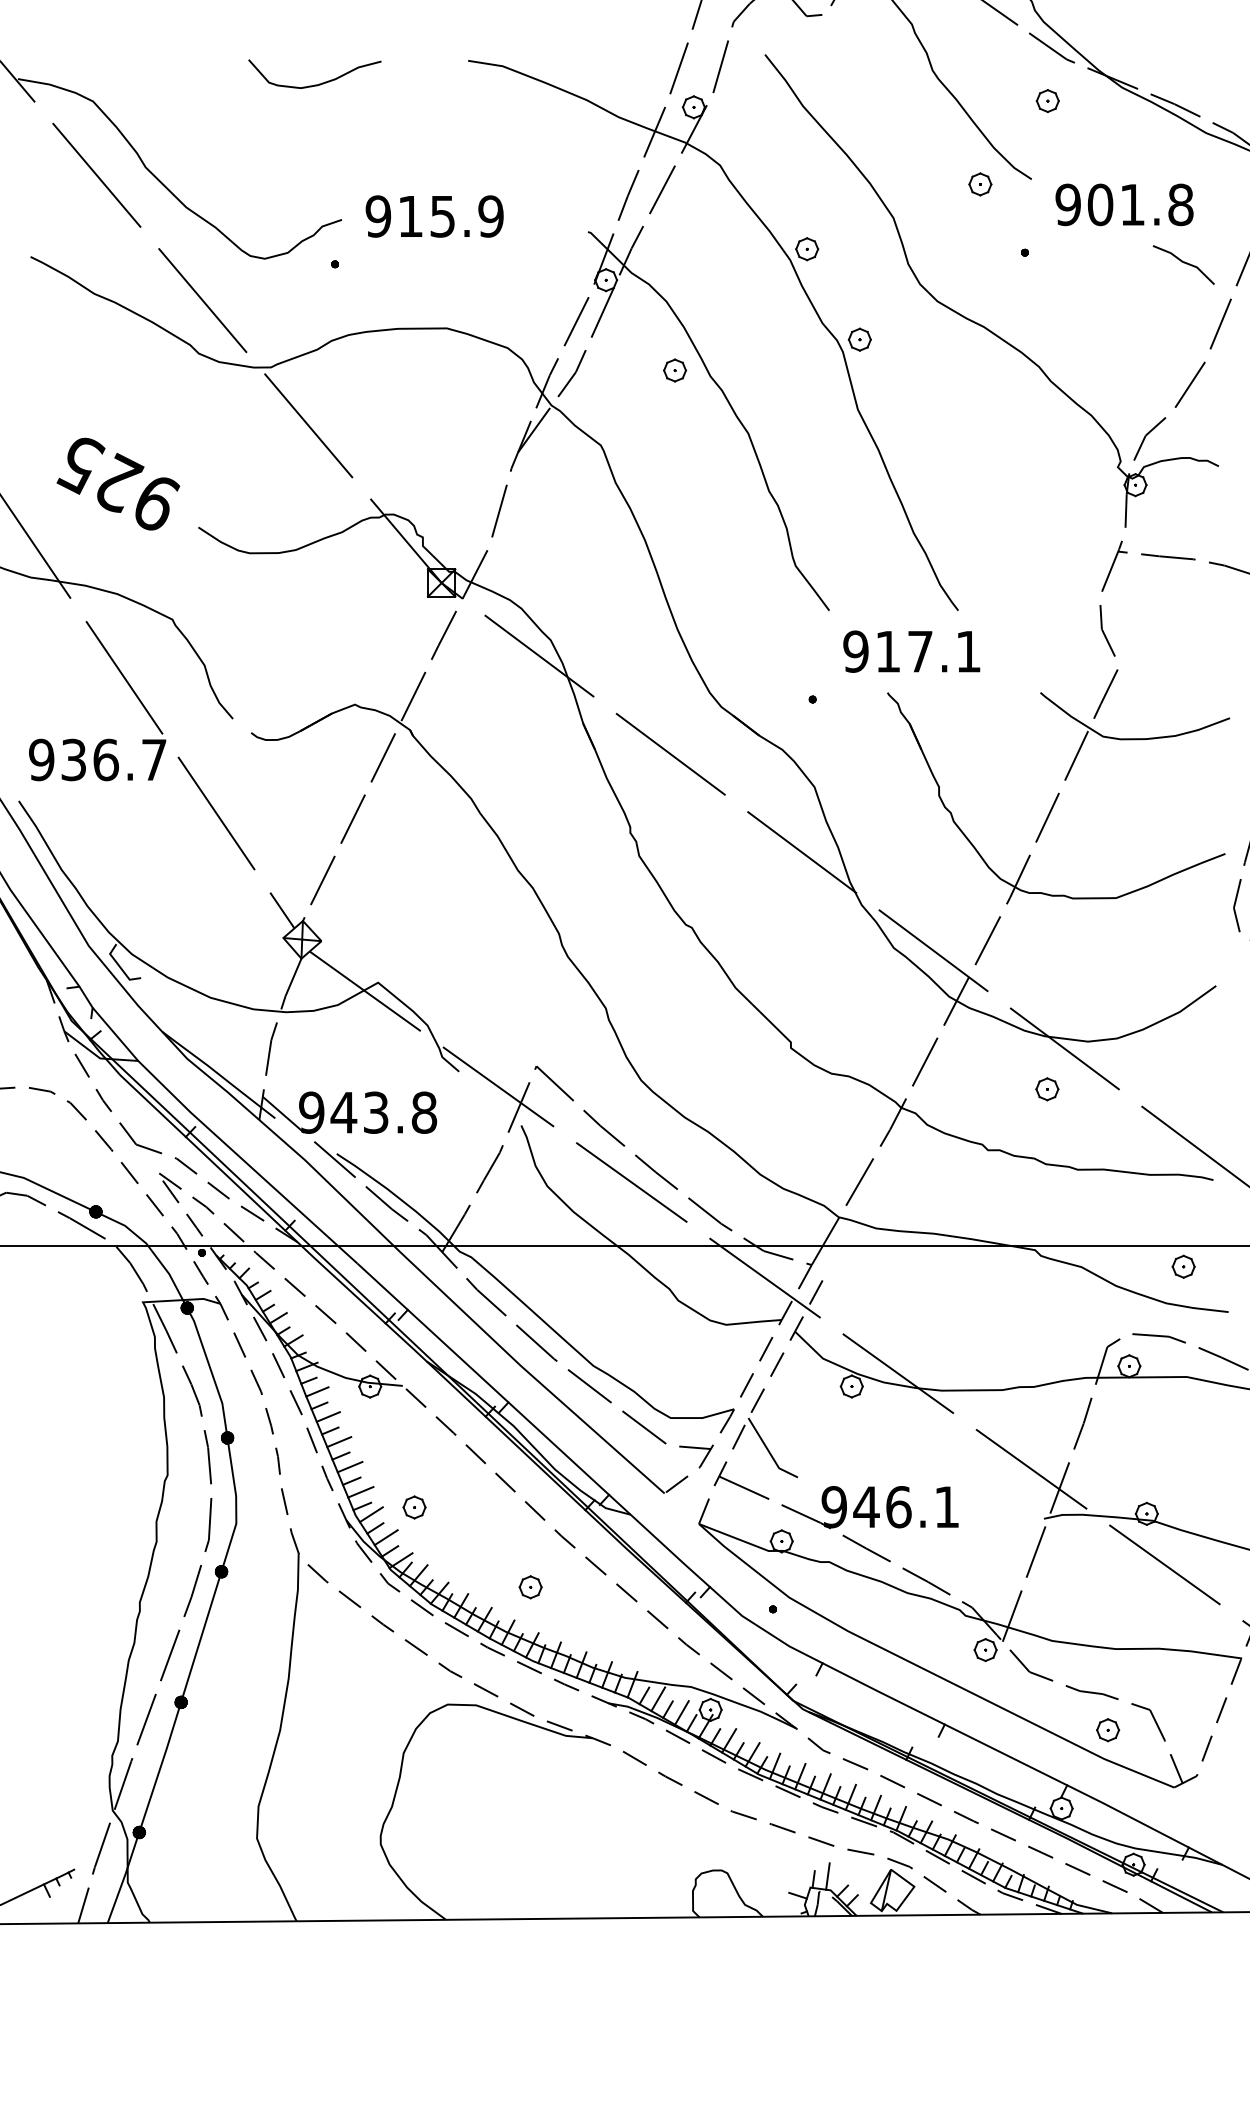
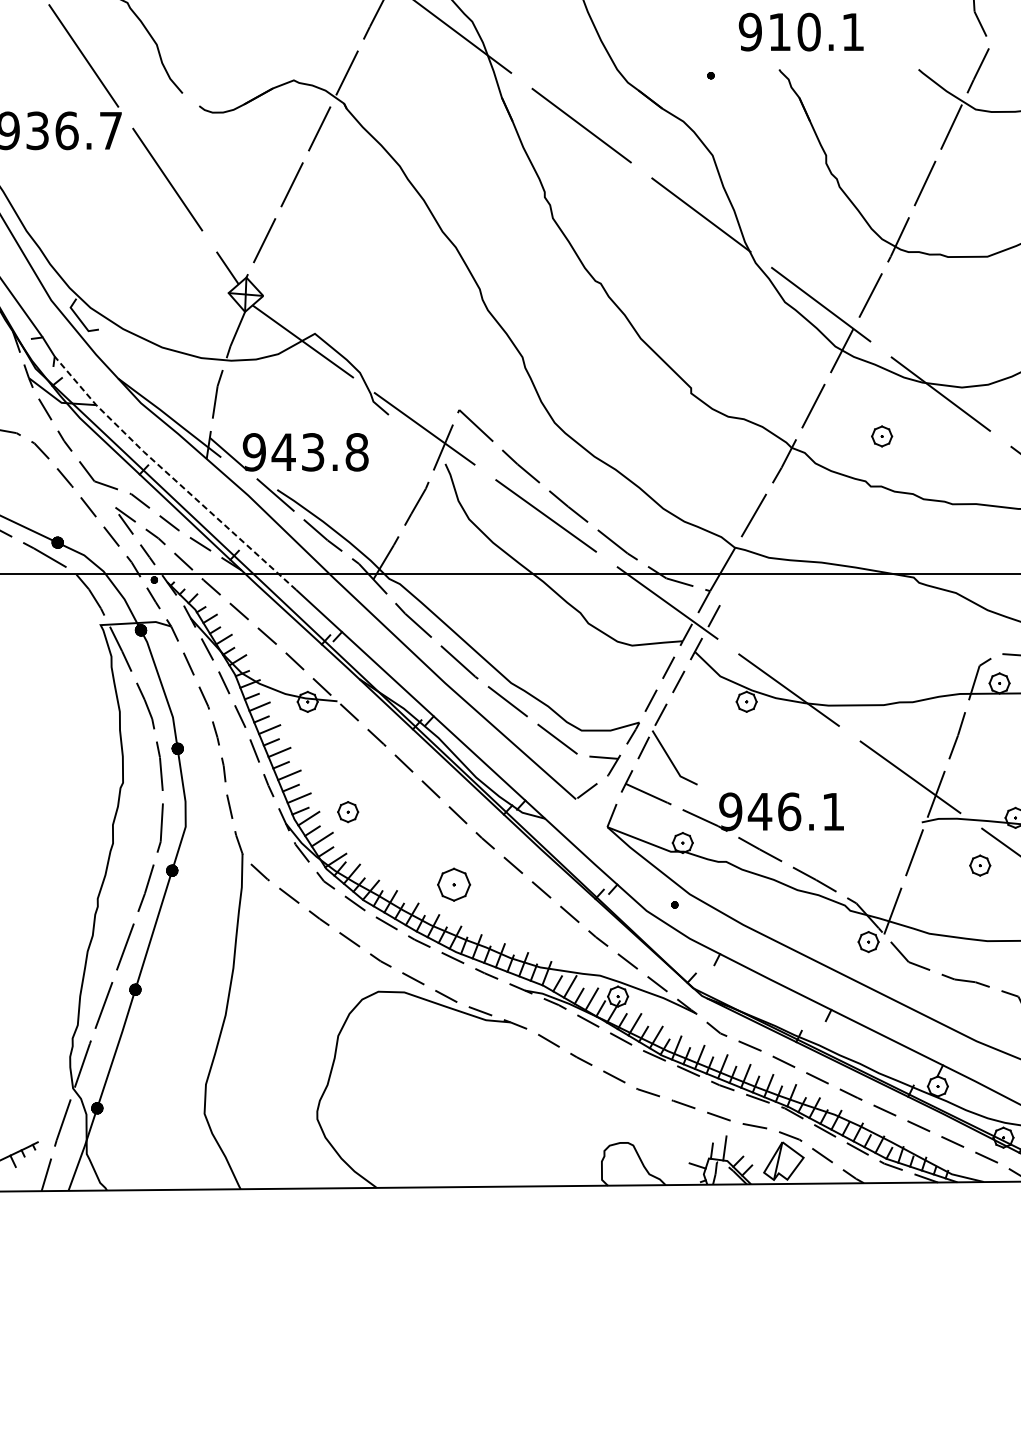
text: (920, 651) -> (809, 31), 917.1 -> 910.1
part: (1047, 1089) -> (882, 436), moved
line: (219, 1138) -> (170, 475), solid -> dashed
part: (530, 1587) -> (453, 885), size x1.6
part: (1108, 1730) -> (980, 865), moved

